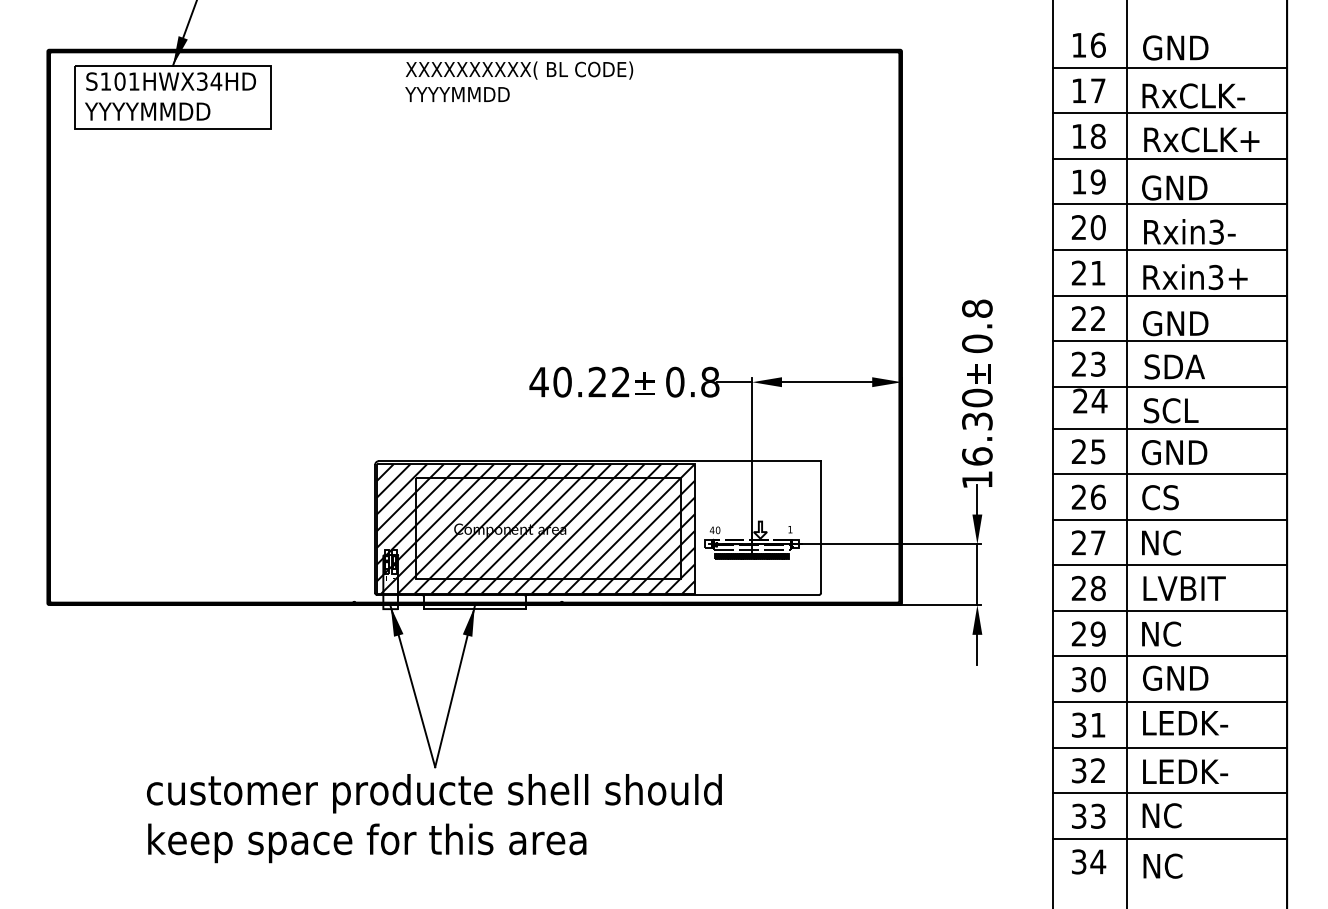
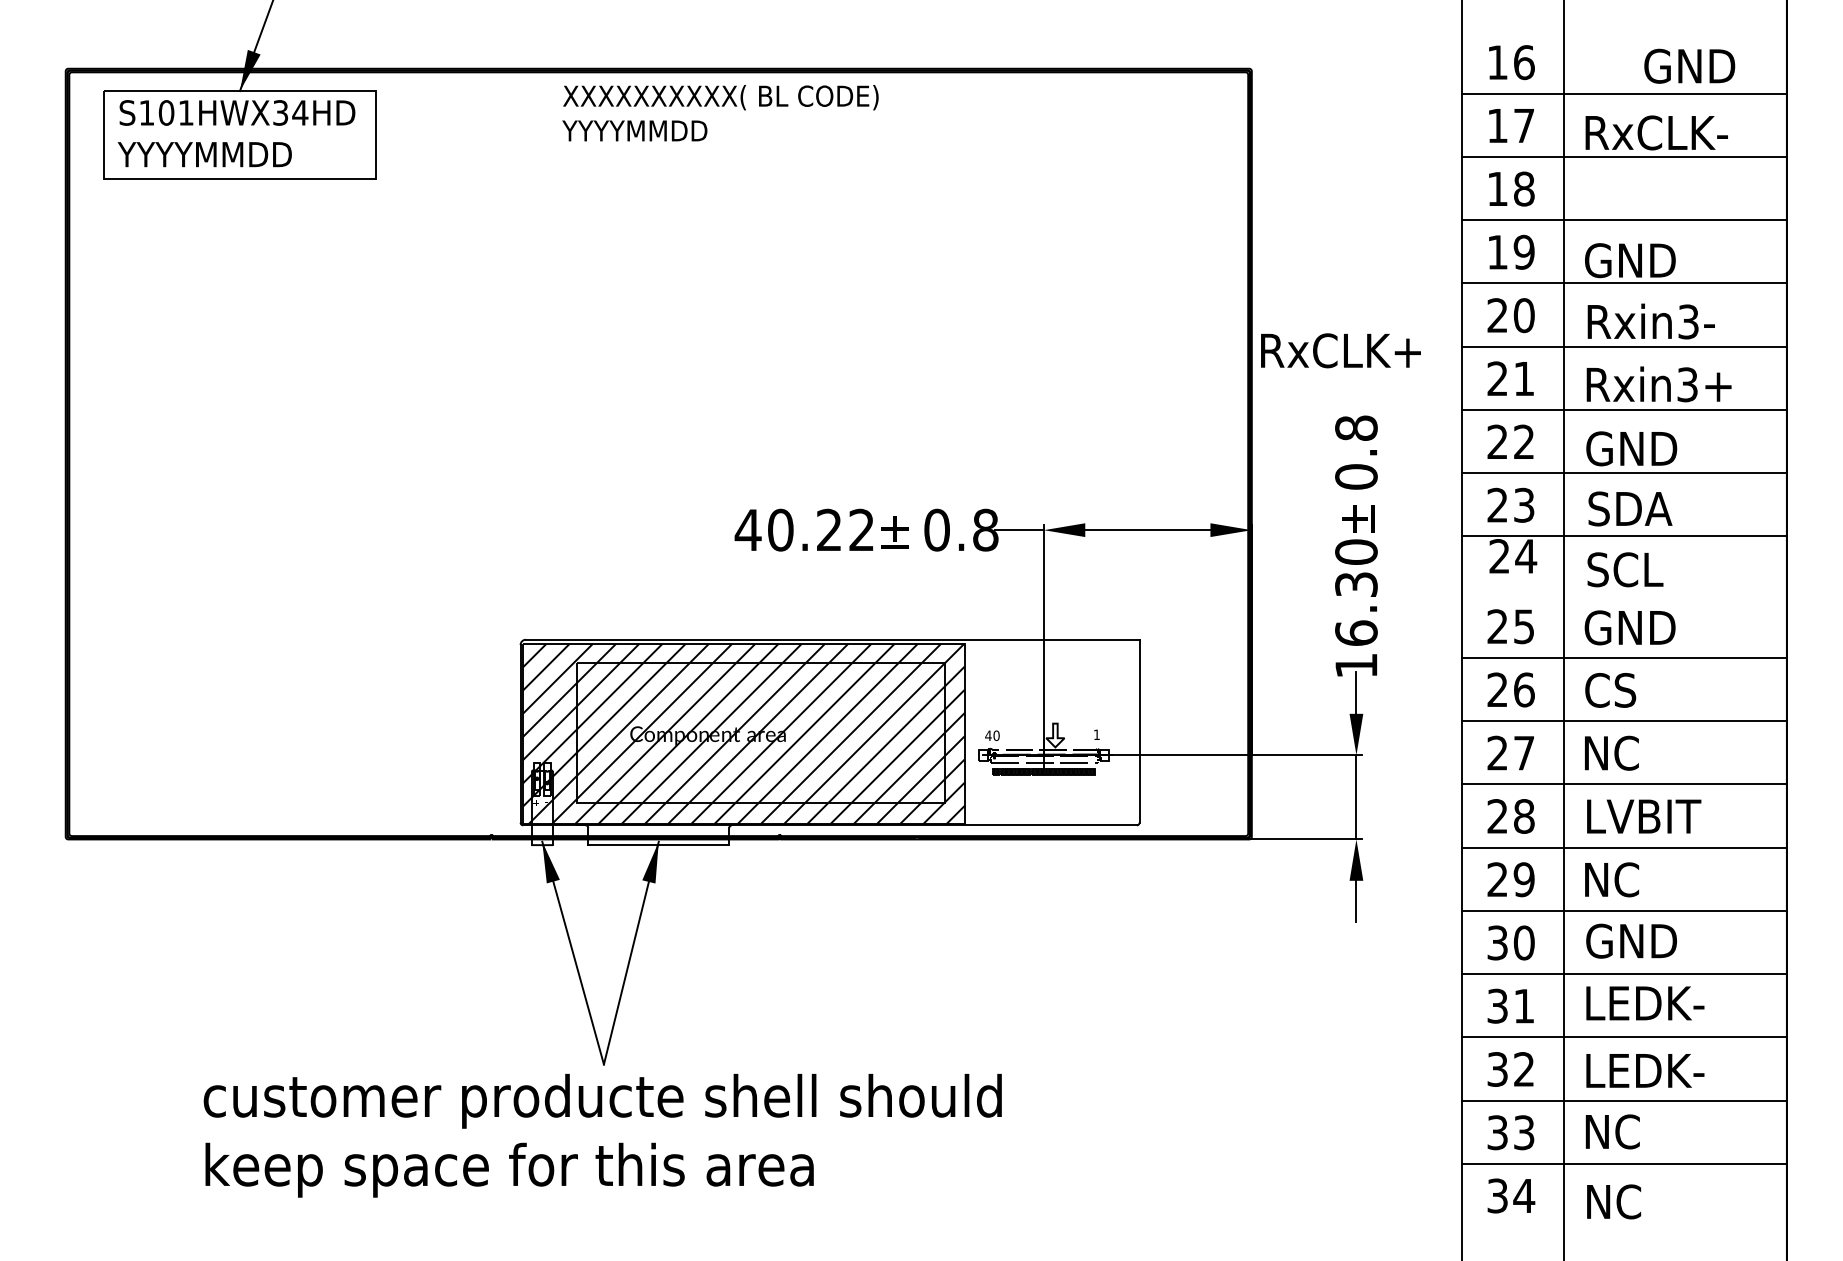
text: (1175, 47) -> (1689, 65), moved
text: (1201, 139) -> (1340, 350), moved
line: (1169, 428) -> (1623, 594), removed

